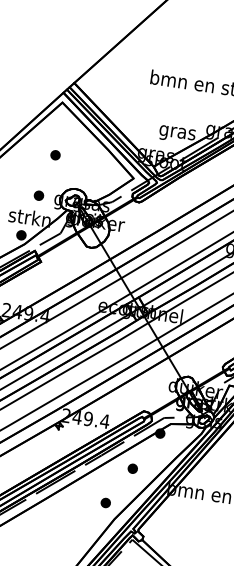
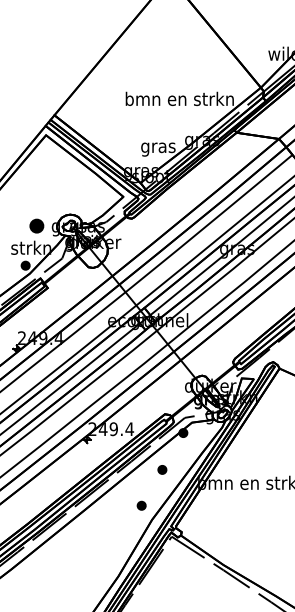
part: (55, 154) -> (46, 185), removed
part: (38, 195) -> (36, 225), size x1.6

